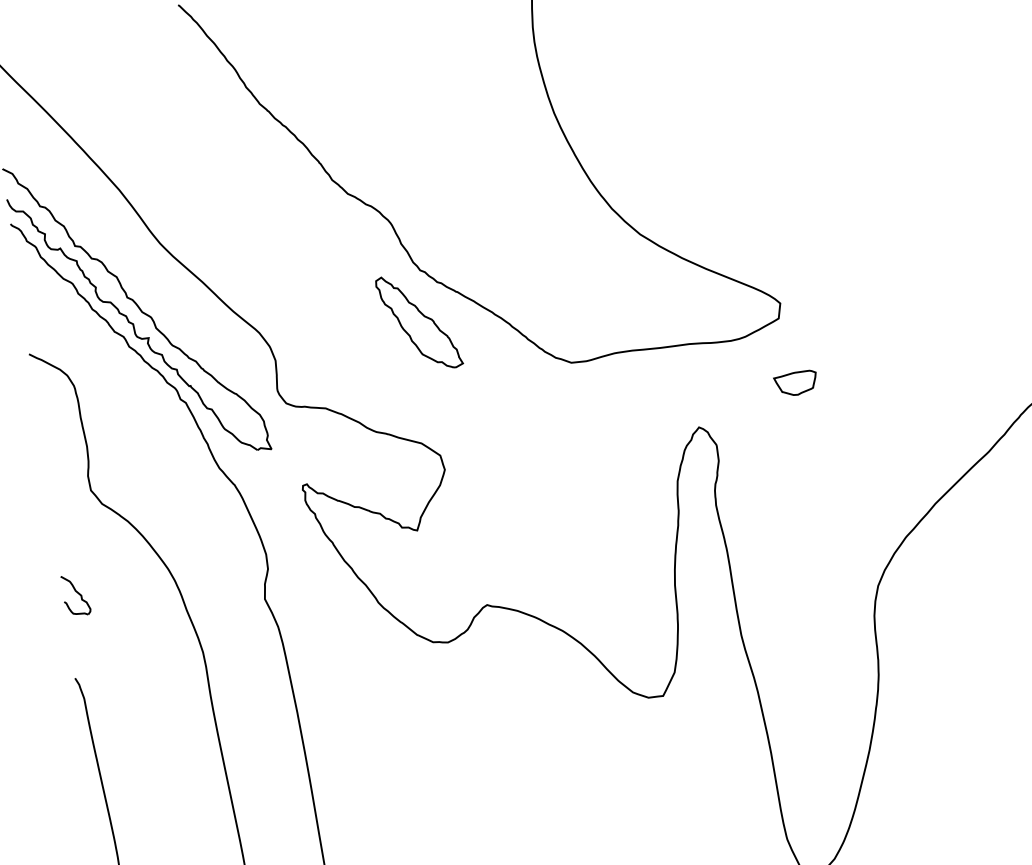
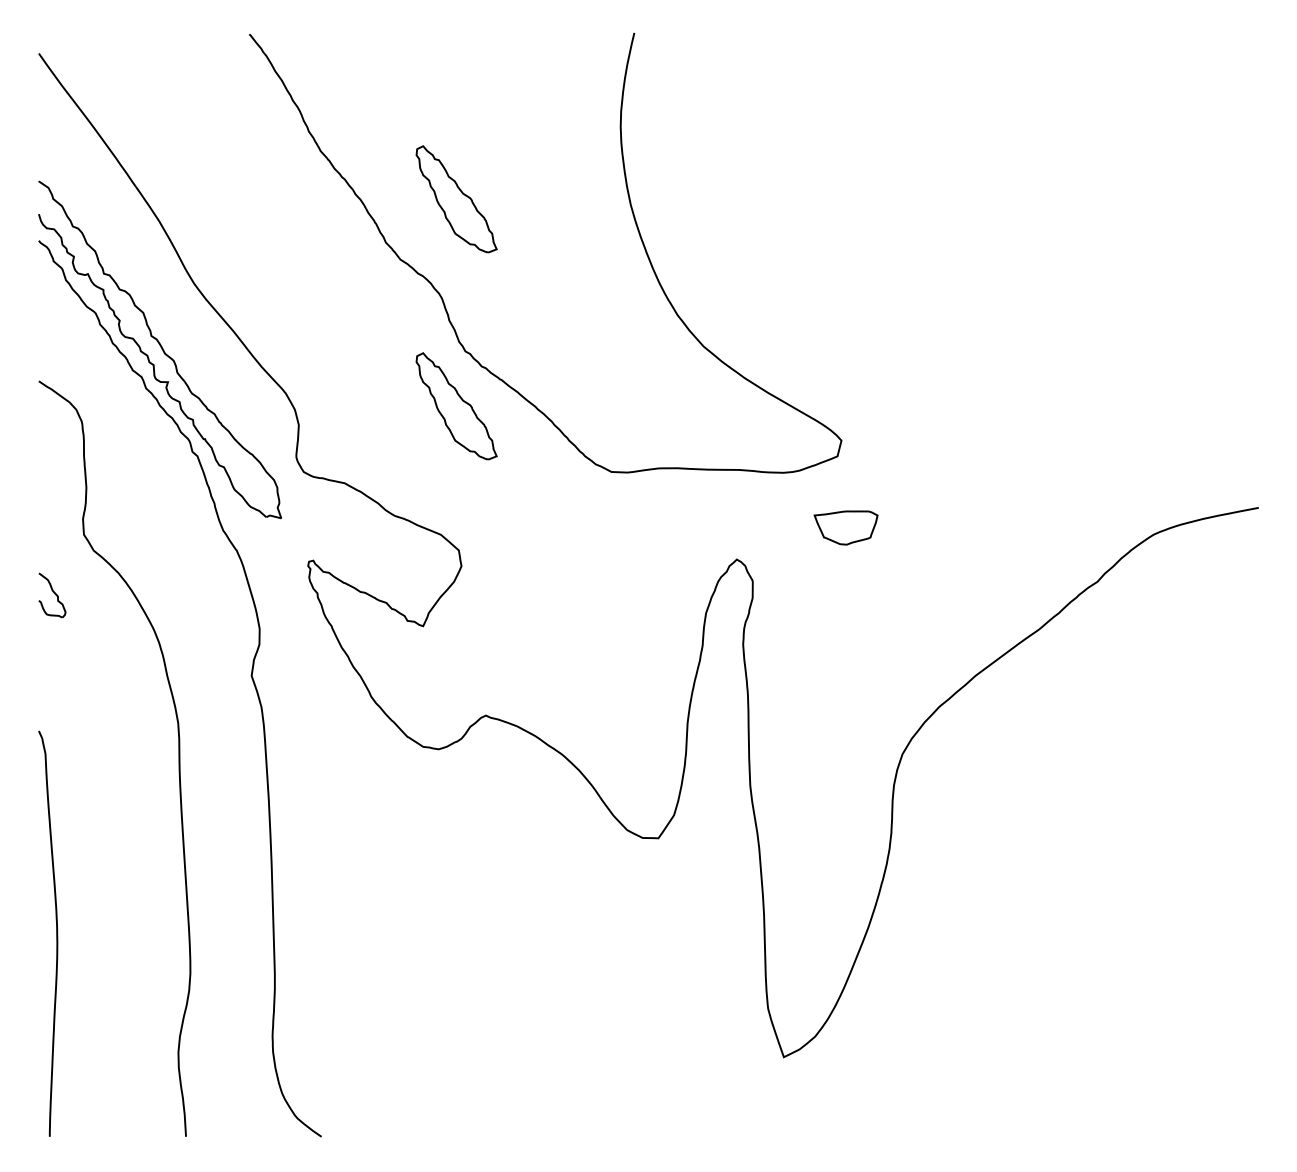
part: (391, 130) -> (456, 199), added
part: (795, 383) -> (845, 527), size x1.4
part: (76, 595) -> (52, 595), moved

